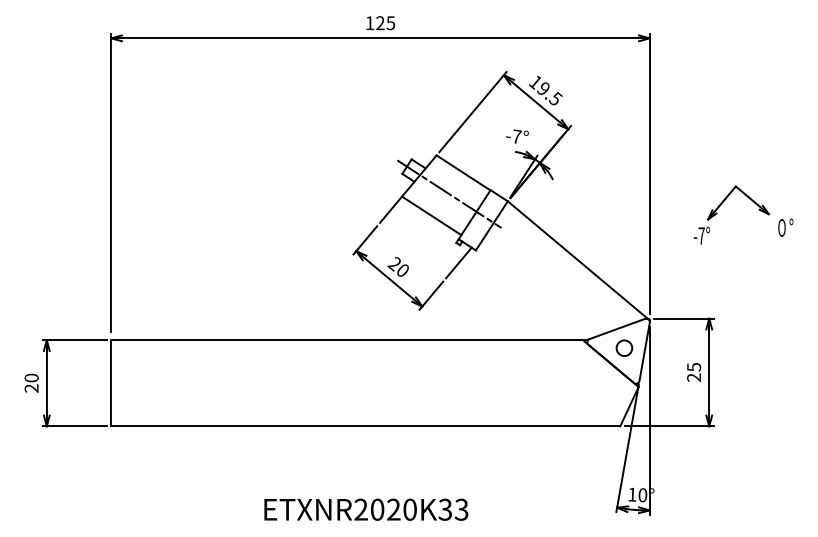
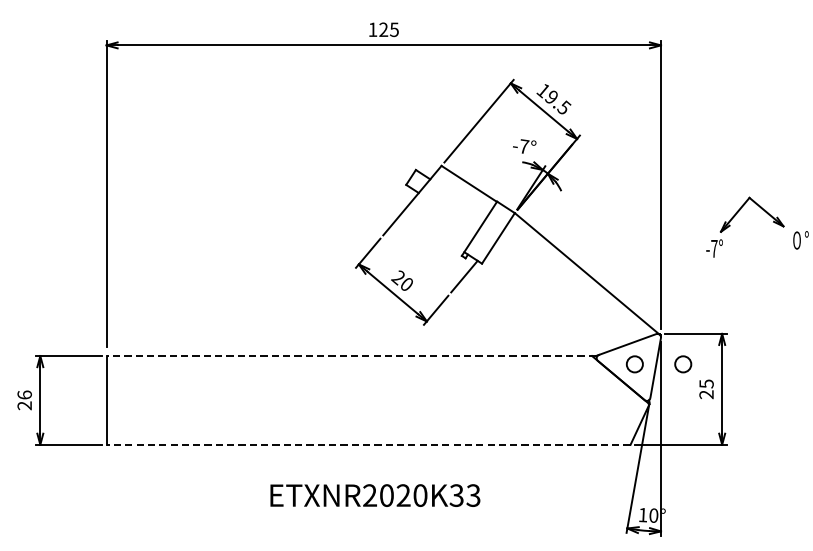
line: (449, 194) -> (454, 206), removed
line: (431, 215) -> (436, 227), removed
line: (348, 340) -> (350, 356), solid -> dashed
circle: (671, 347) -> (683, 363), added
text: (31, 377) -> (24, 394), 20 -> 26
line: (365, 426) -> (368, 444), solid -> dashed
text: (366, 509) -> (375, 495), moved

